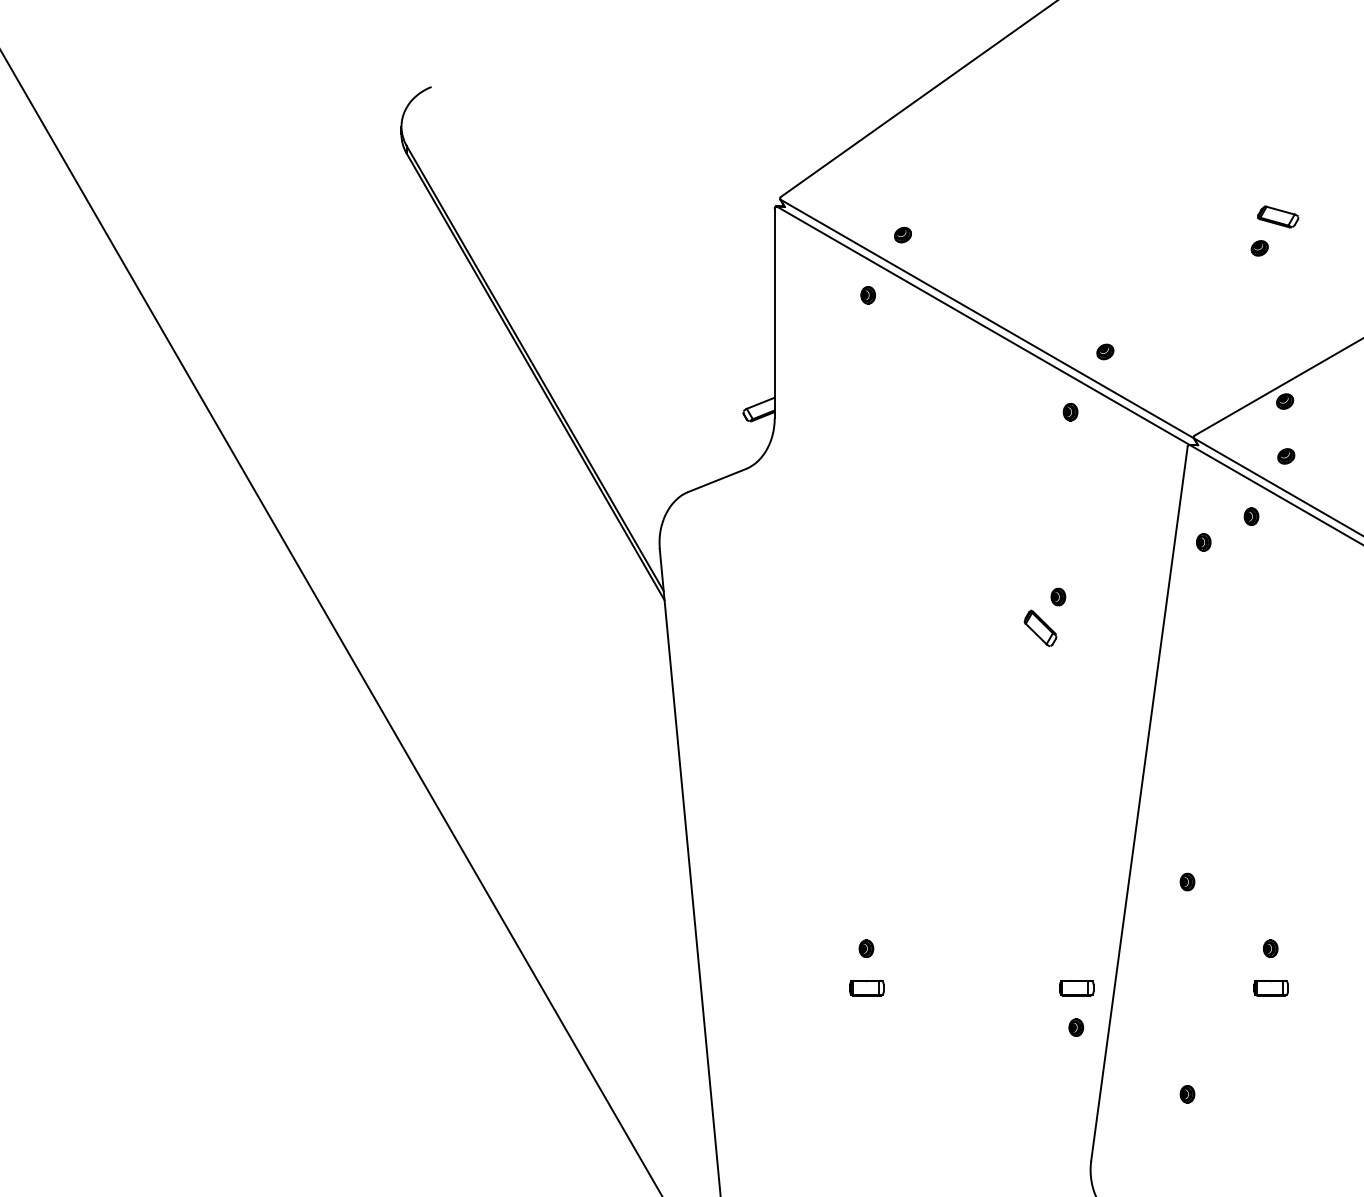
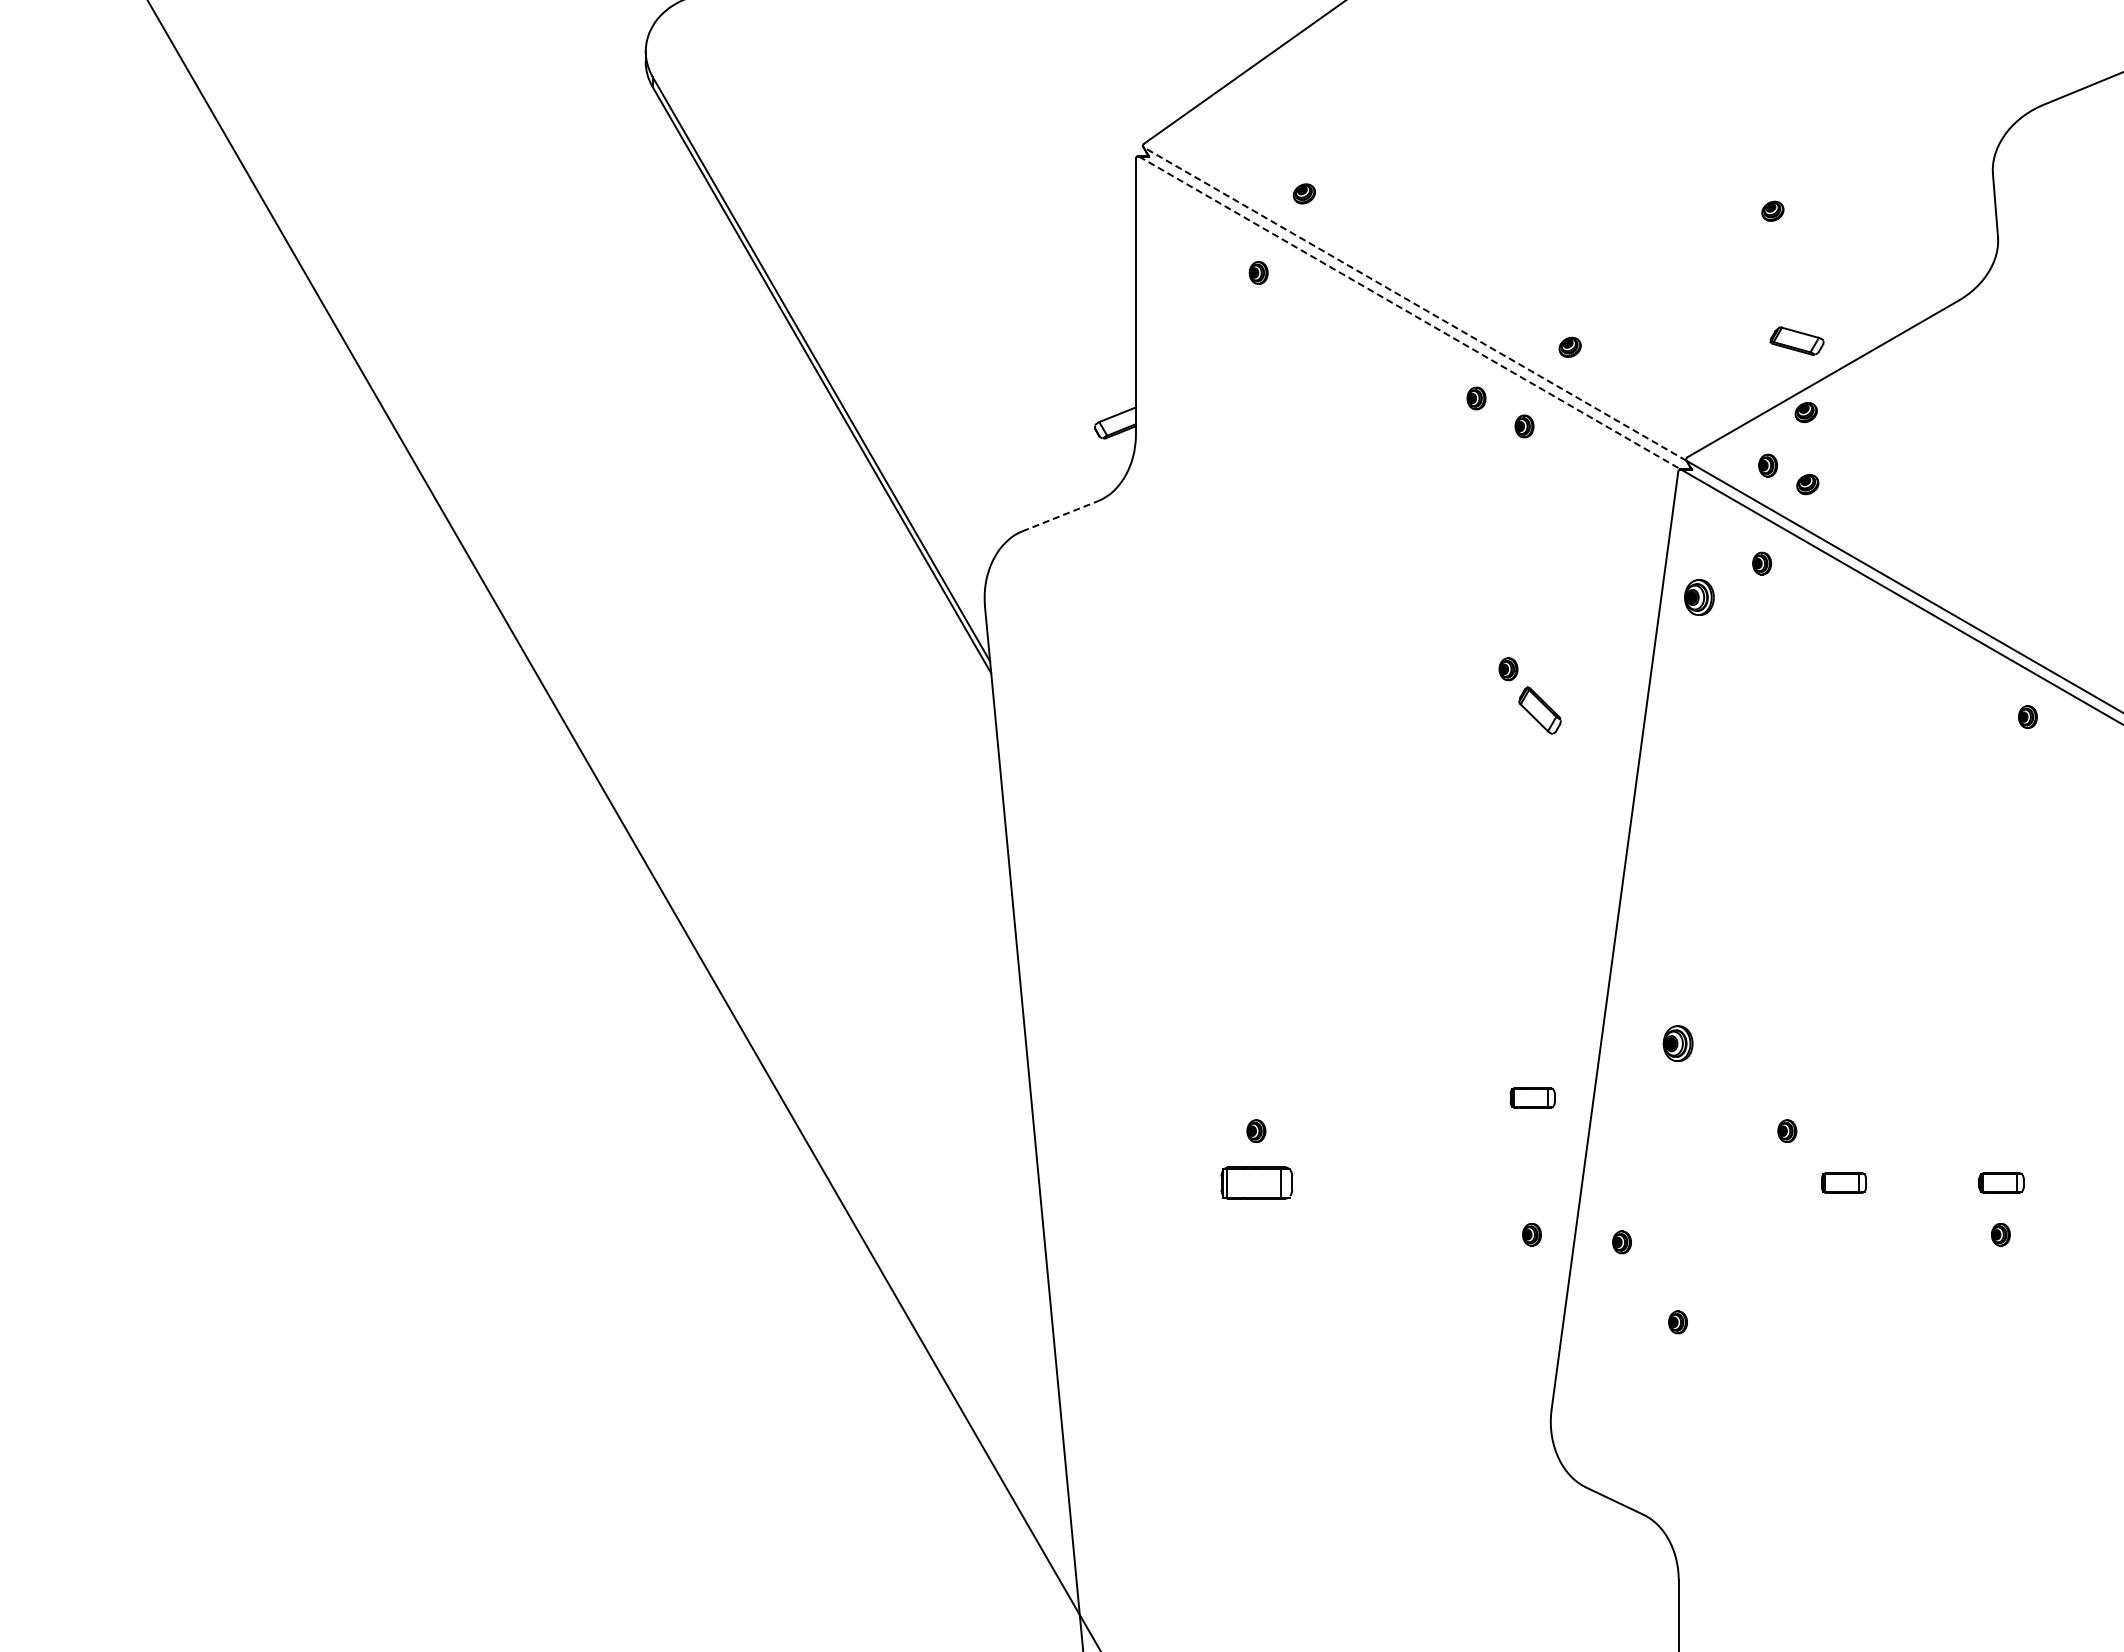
part: (1277, 216) -> (1796, 340), moved
line: (986, 318) -> (1414, 303), solid -> dashed
line: (983, 325) -> (1409, 312), solid -> dashed
part: (1034, 390) -> (1476, 398), added
part: (1256, 441) -> (1768, 465), added
line: (717, 480) -> (1060, 516), solid -> dashed
part: (1203, 542) -> (1699, 597), size x1.6
part: (1040, 628) -> (1539, 710), moved
part: (1187, 881) -> (1677, 1043), size x1.6
part: (867, 987) -> (1257, 1182), size x1.6
part: (1076, 987) -> (1532, 1097), moved
part: (1270, 987) -> (1843, 1182), moved
part: (1144, 1033) -> (1621, 1242), added

